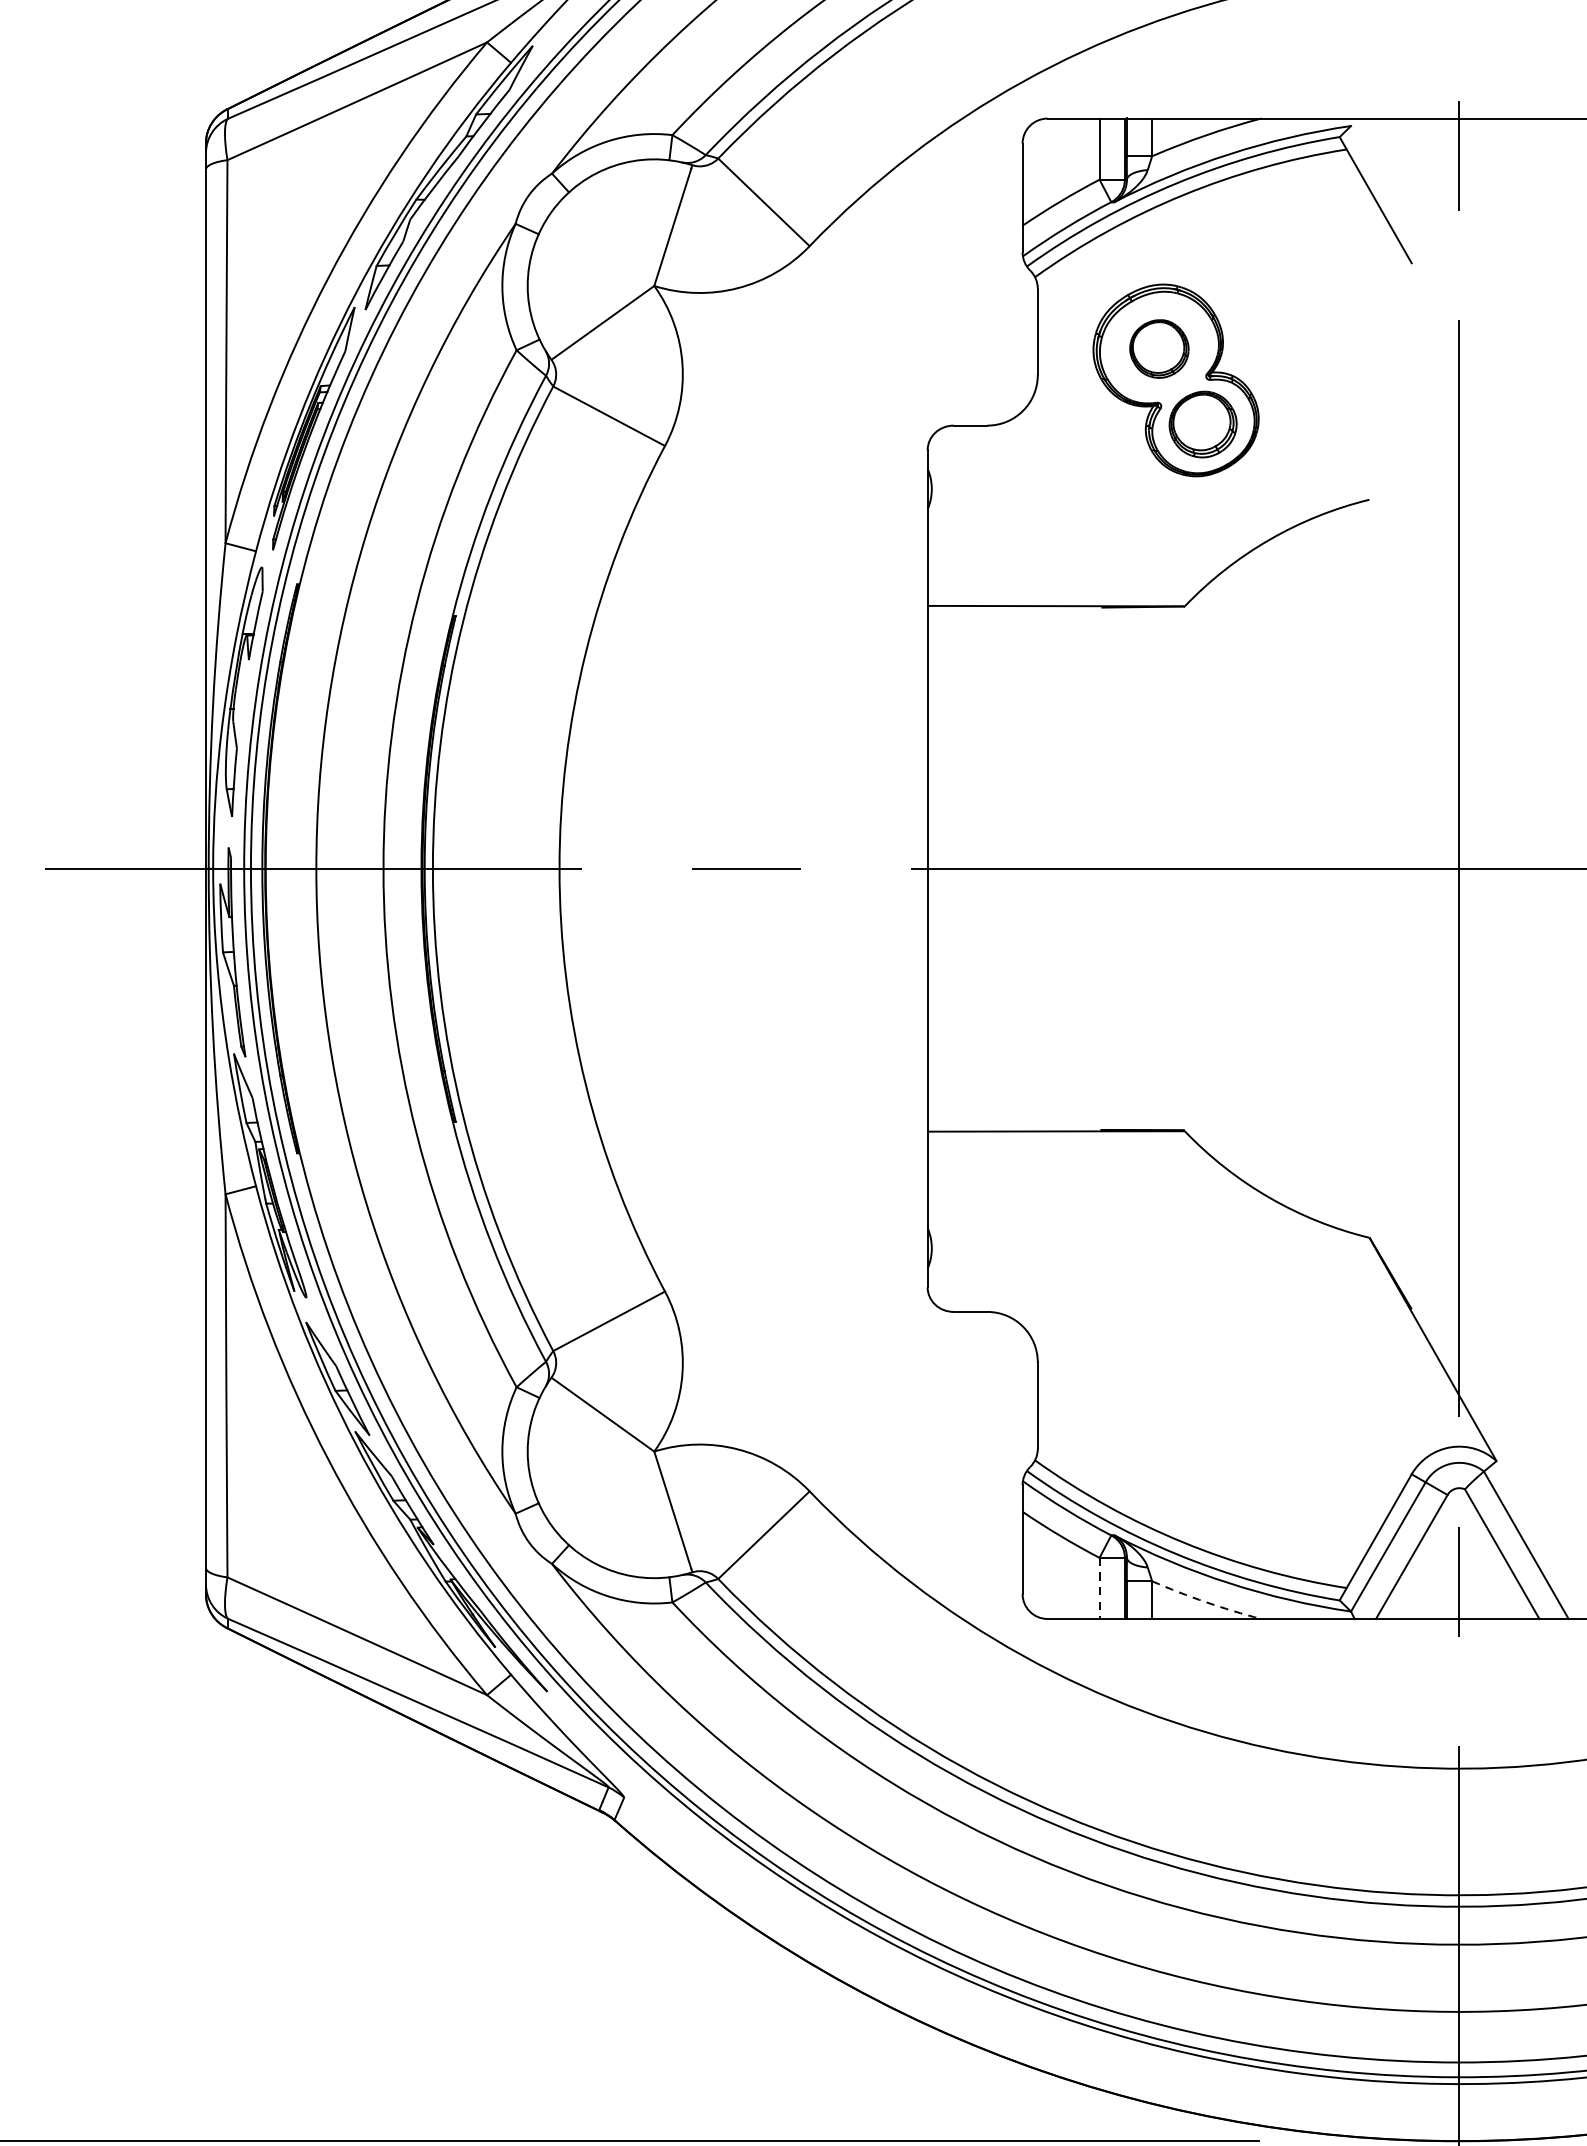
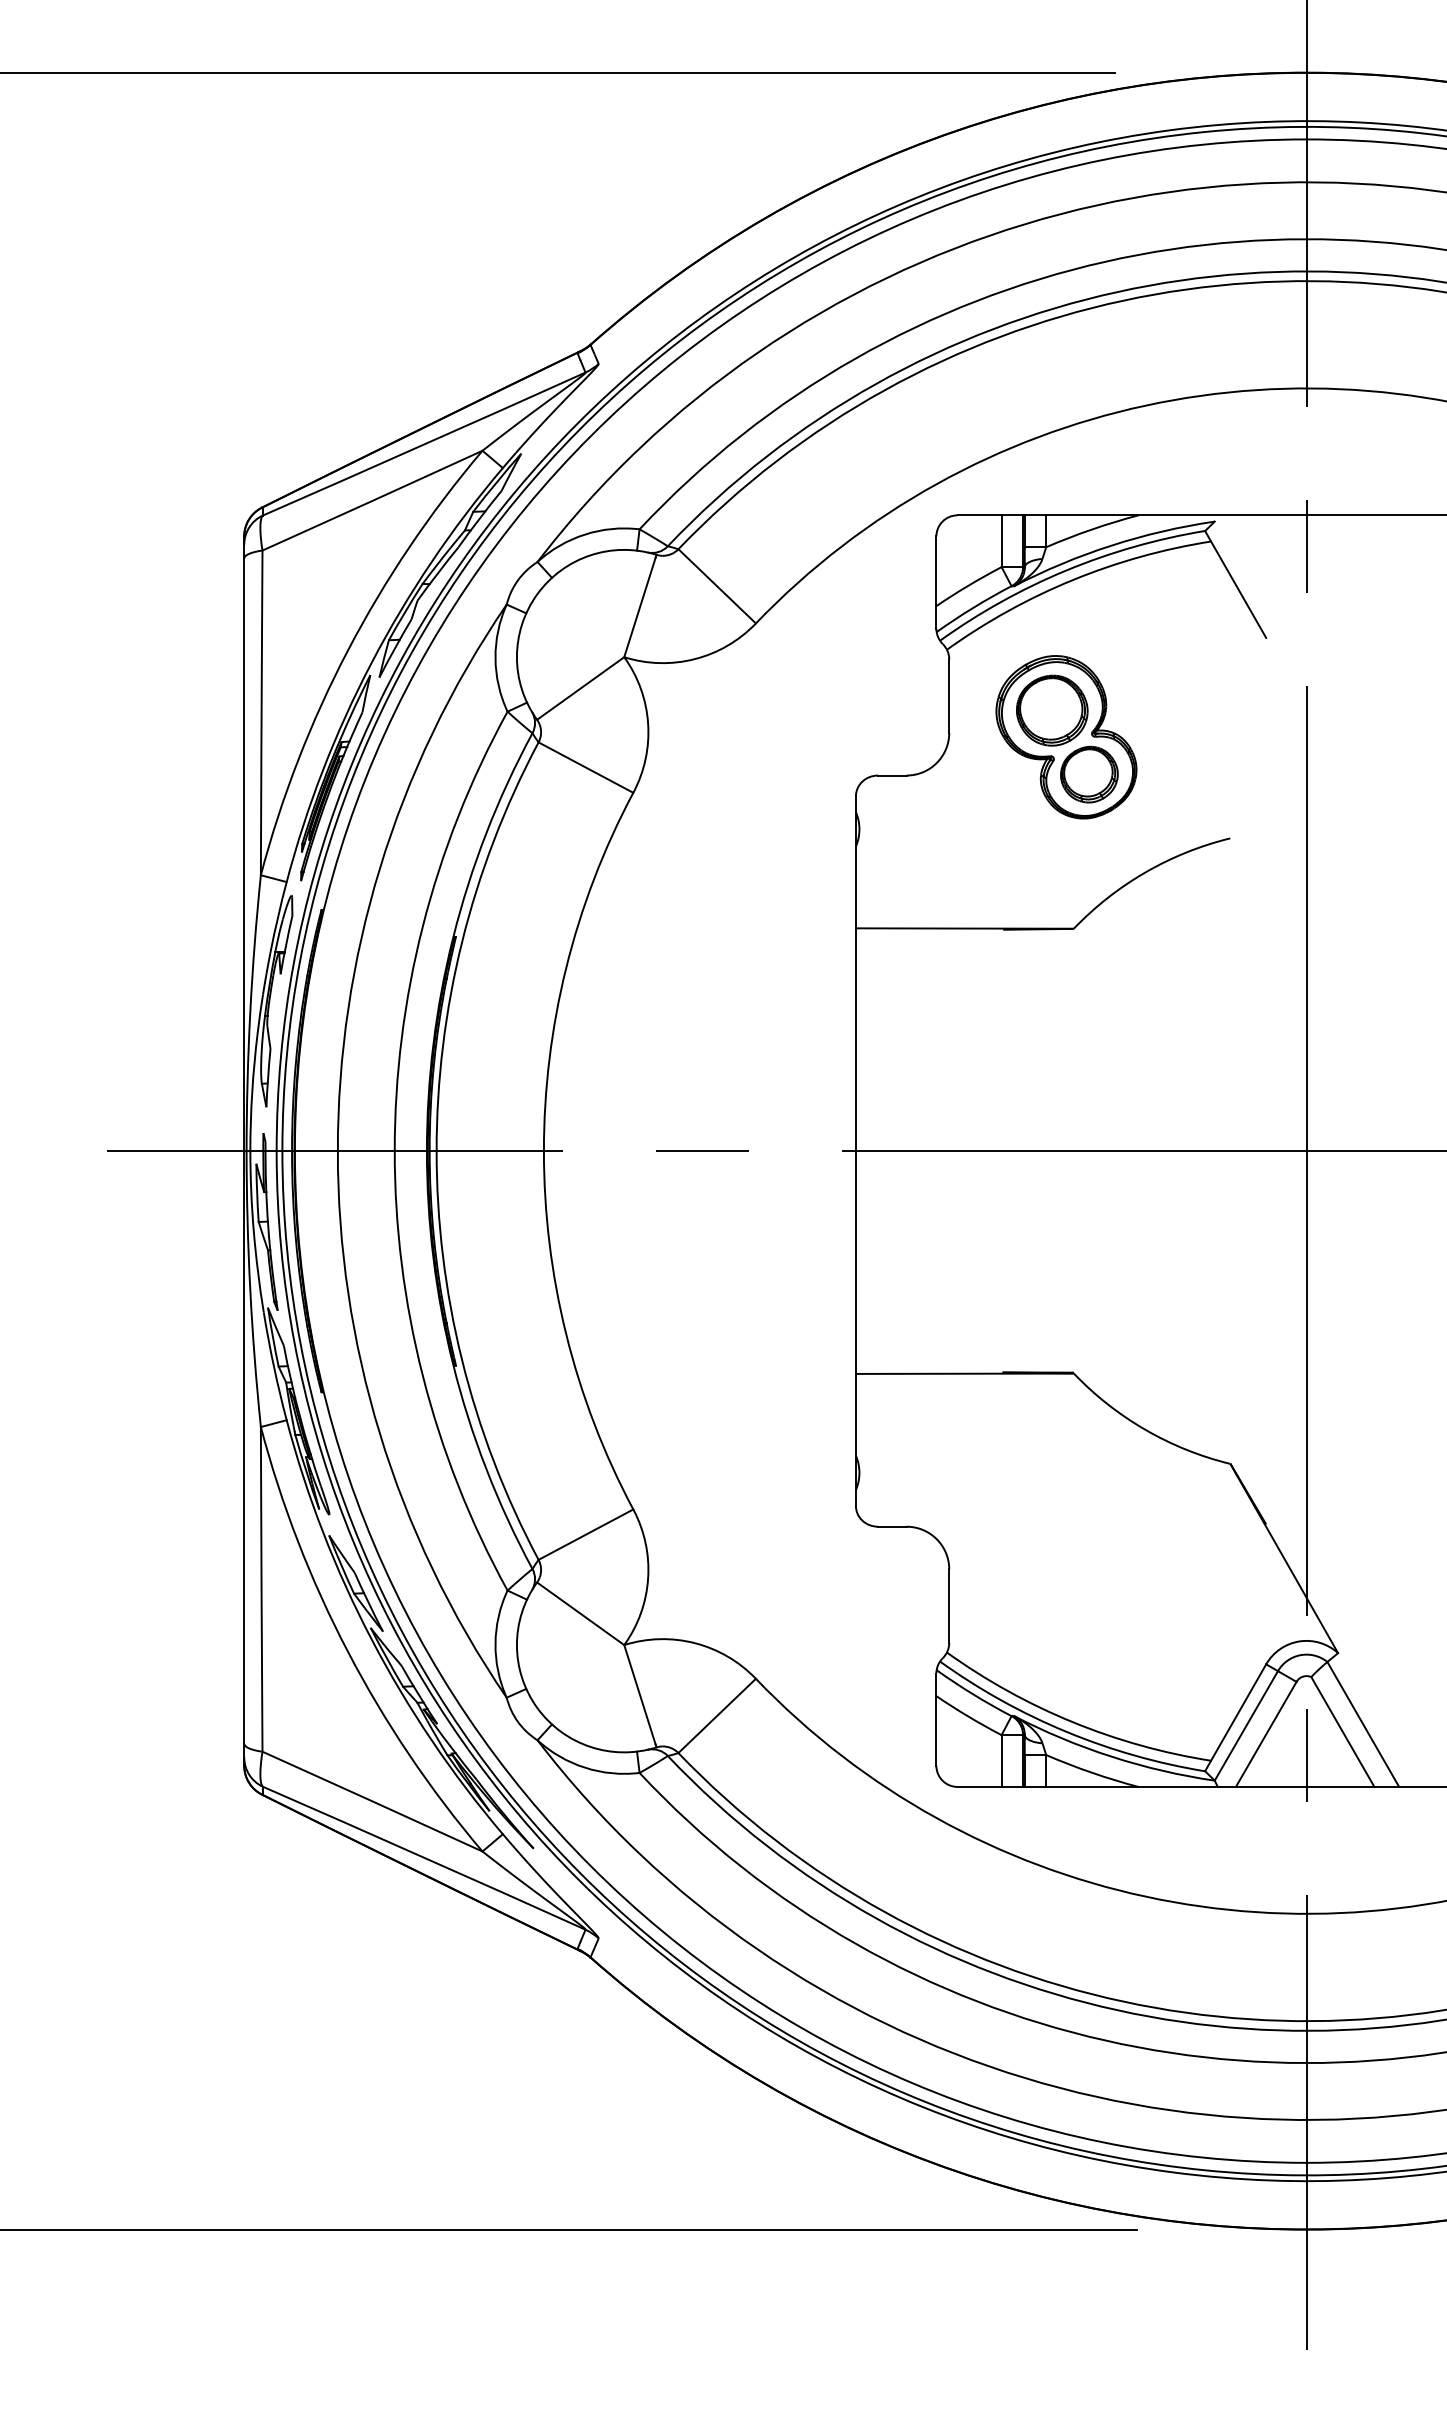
part: (1159, 348) -> (1052, 710), size x1.43
line: (1099, 1588) -> (1001, 1761), dashed -> solid
arc: (1205, 1601) -> (1091, 1772), dashed -> solid

